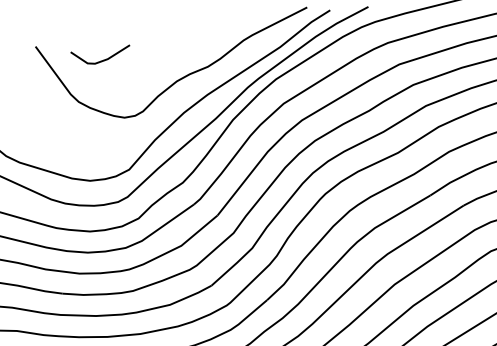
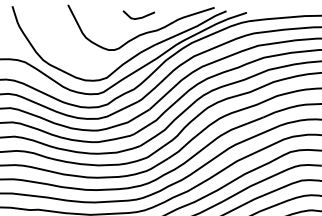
line: (101, 59) -> (138, 17), moved

